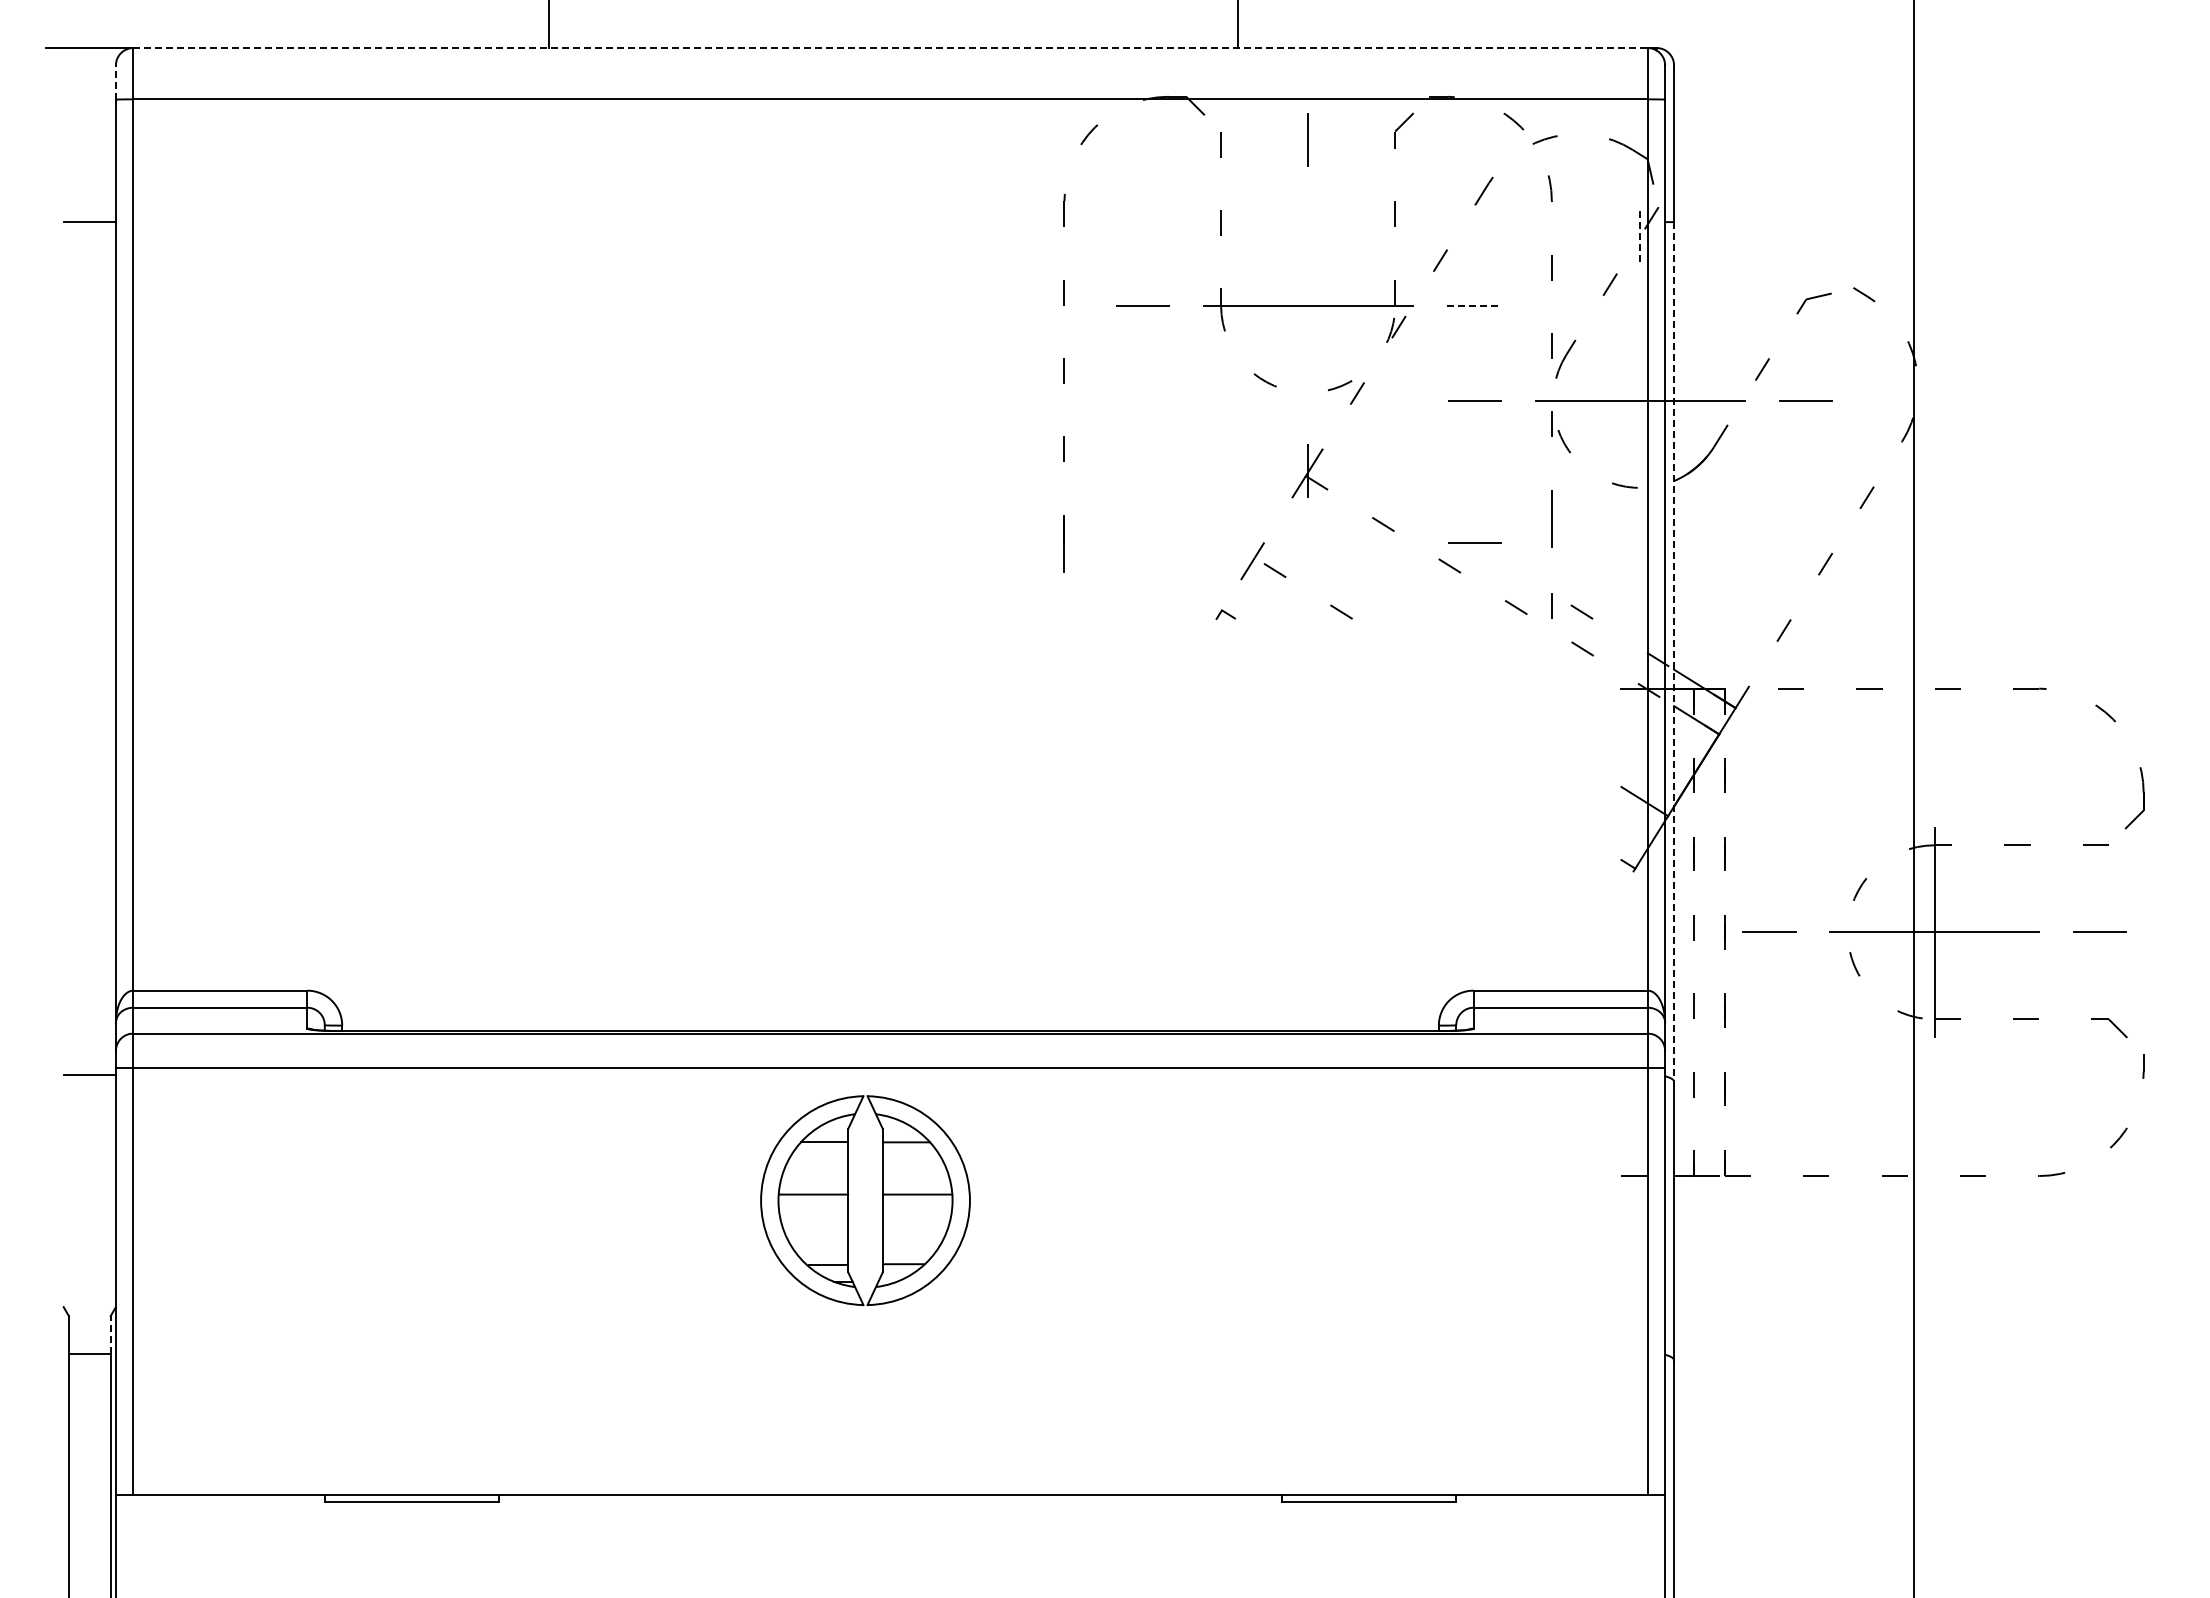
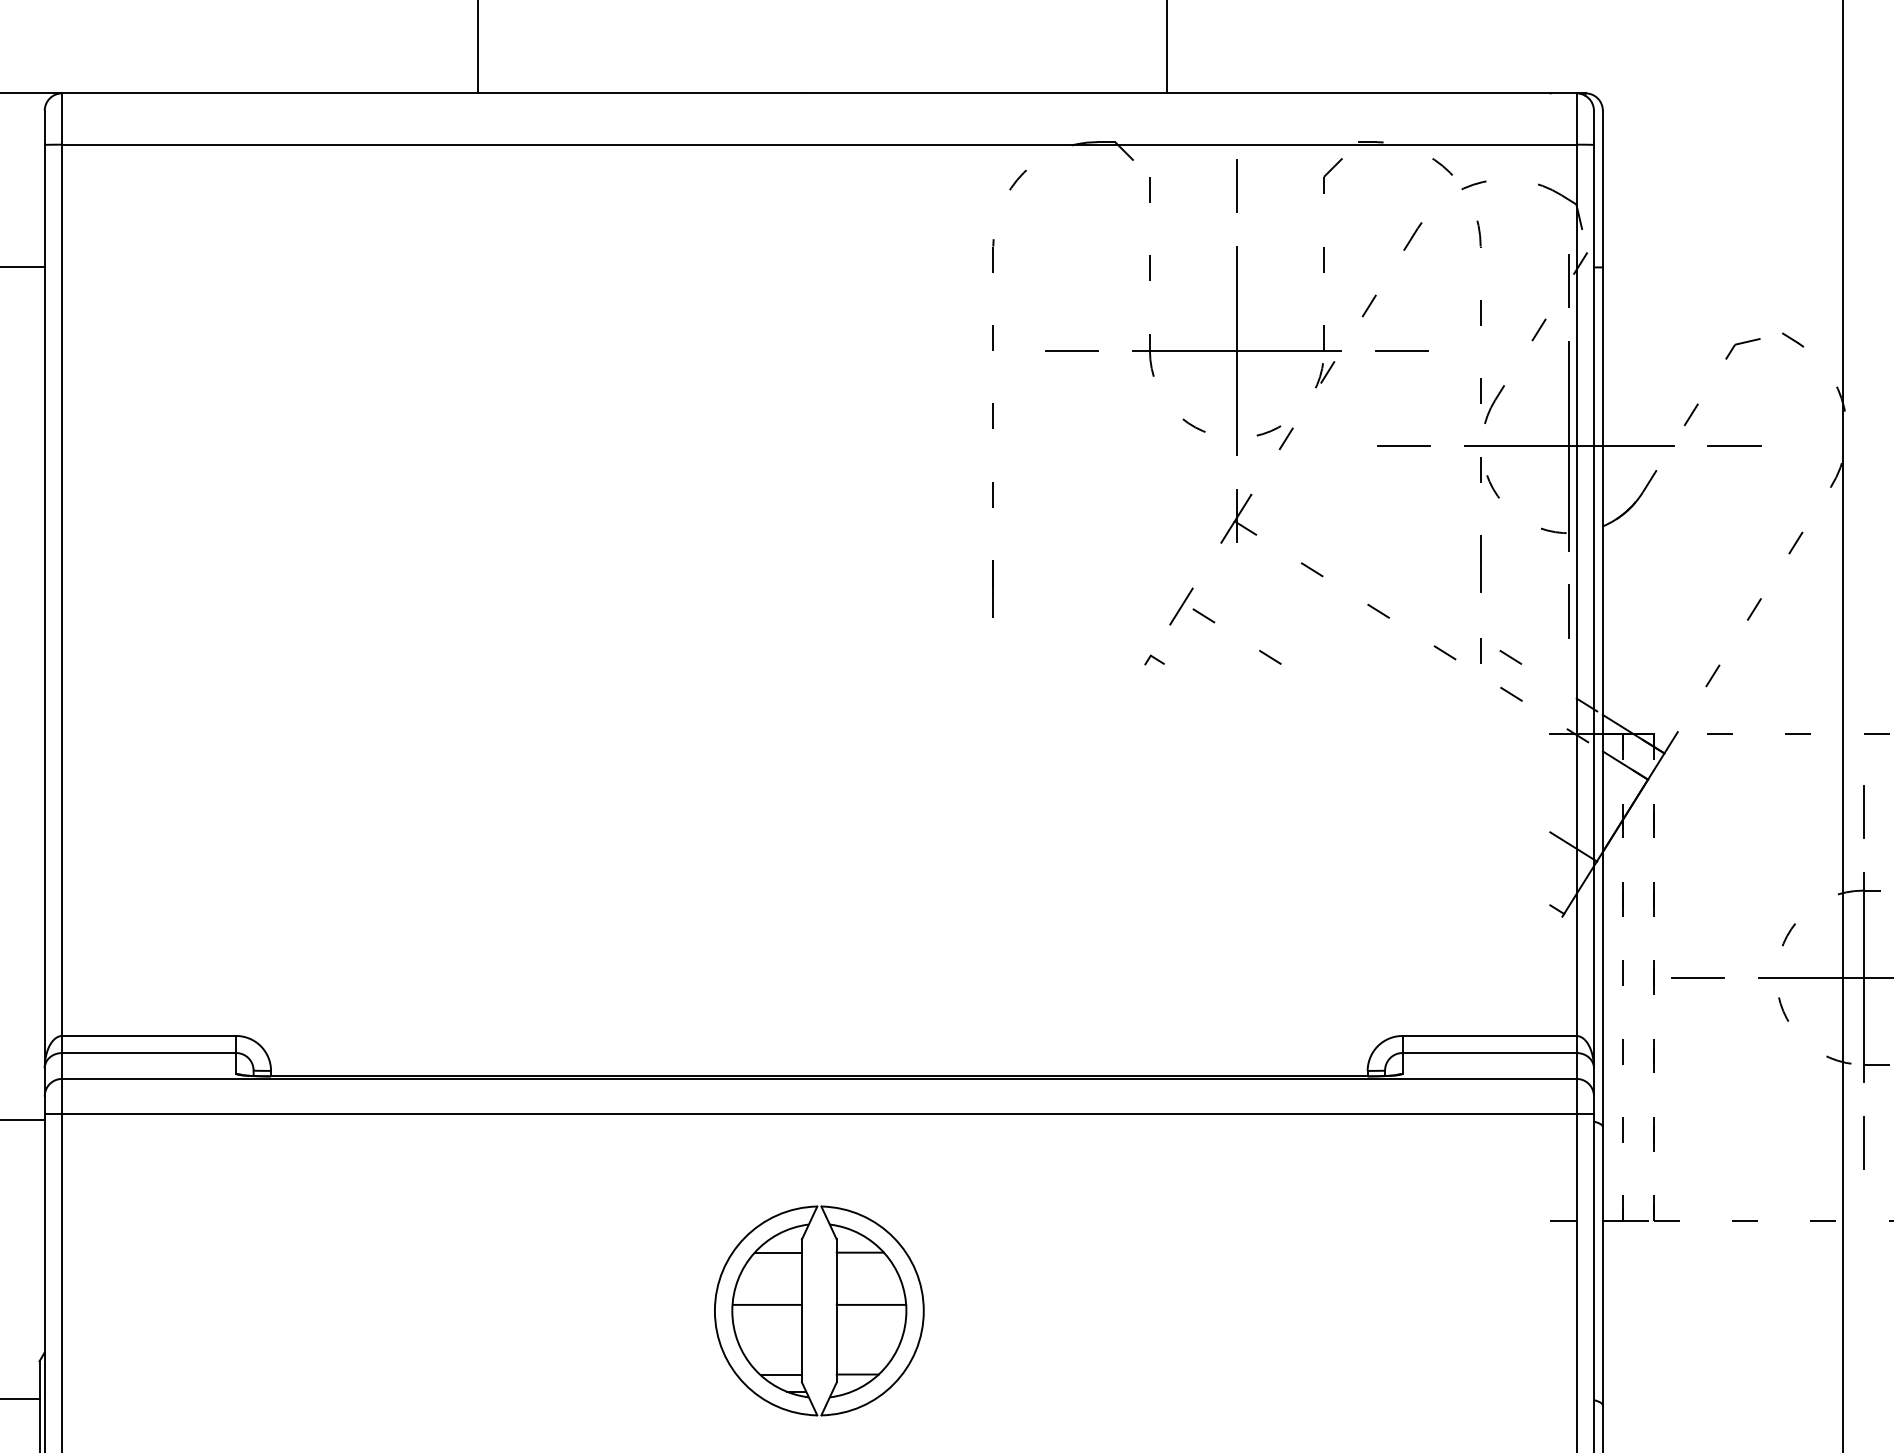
line: (891, 48) -> (820, 93), dashed -> solid
line: (115, 82) -> (44, 127), dashed -> solid
line: (1640, 235) -> (1569, 280), dashed -> solid
line: (1308, 305) -> (1237, 350), added
line: (1474, 305) -> (1403, 350), dashed -> solid
line: (1640, 400) -> (1569, 445), added
line: (1474, 542) -> (1403, 587), removed
line: (1640, 566) -> (1569, 611), added
line: (1674, 652) -> (1603, 697), dashed -> solid
line: (1934, 766) -> (1863, 811), added
line: (1934, 1097) -> (1863, 1142), added
part: (848, 1200) -> (802, 1310), moved
line: (110, 1334) -> (39, 1379), dashed -> solid

